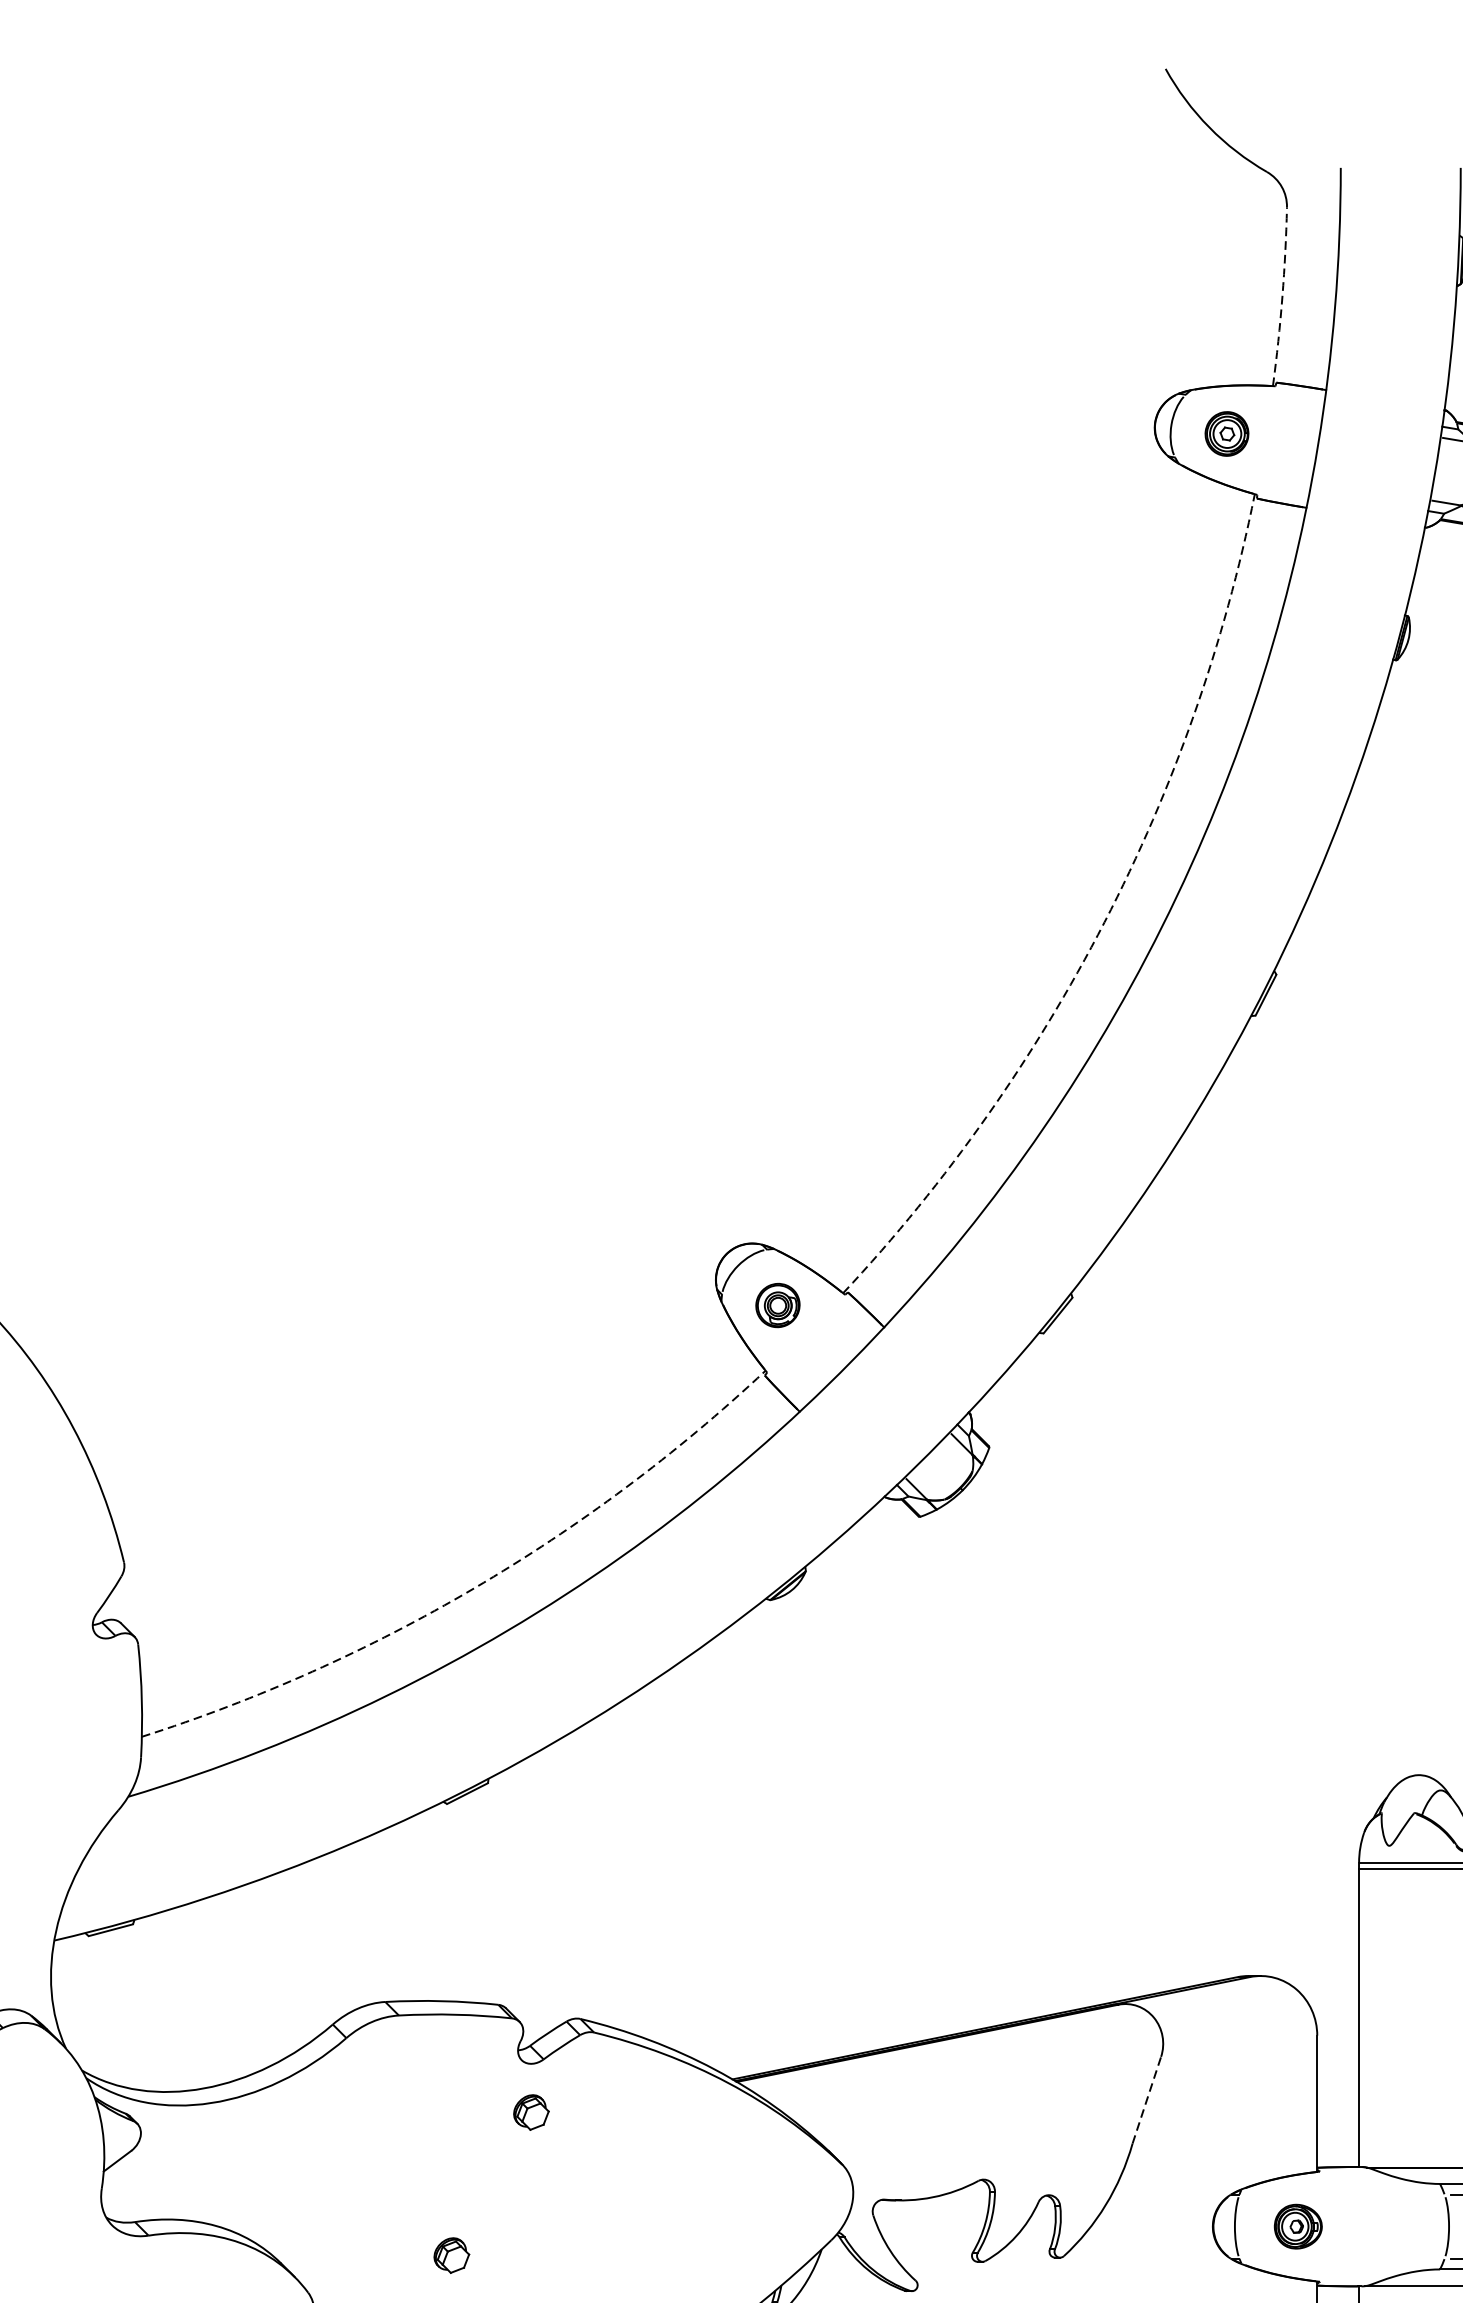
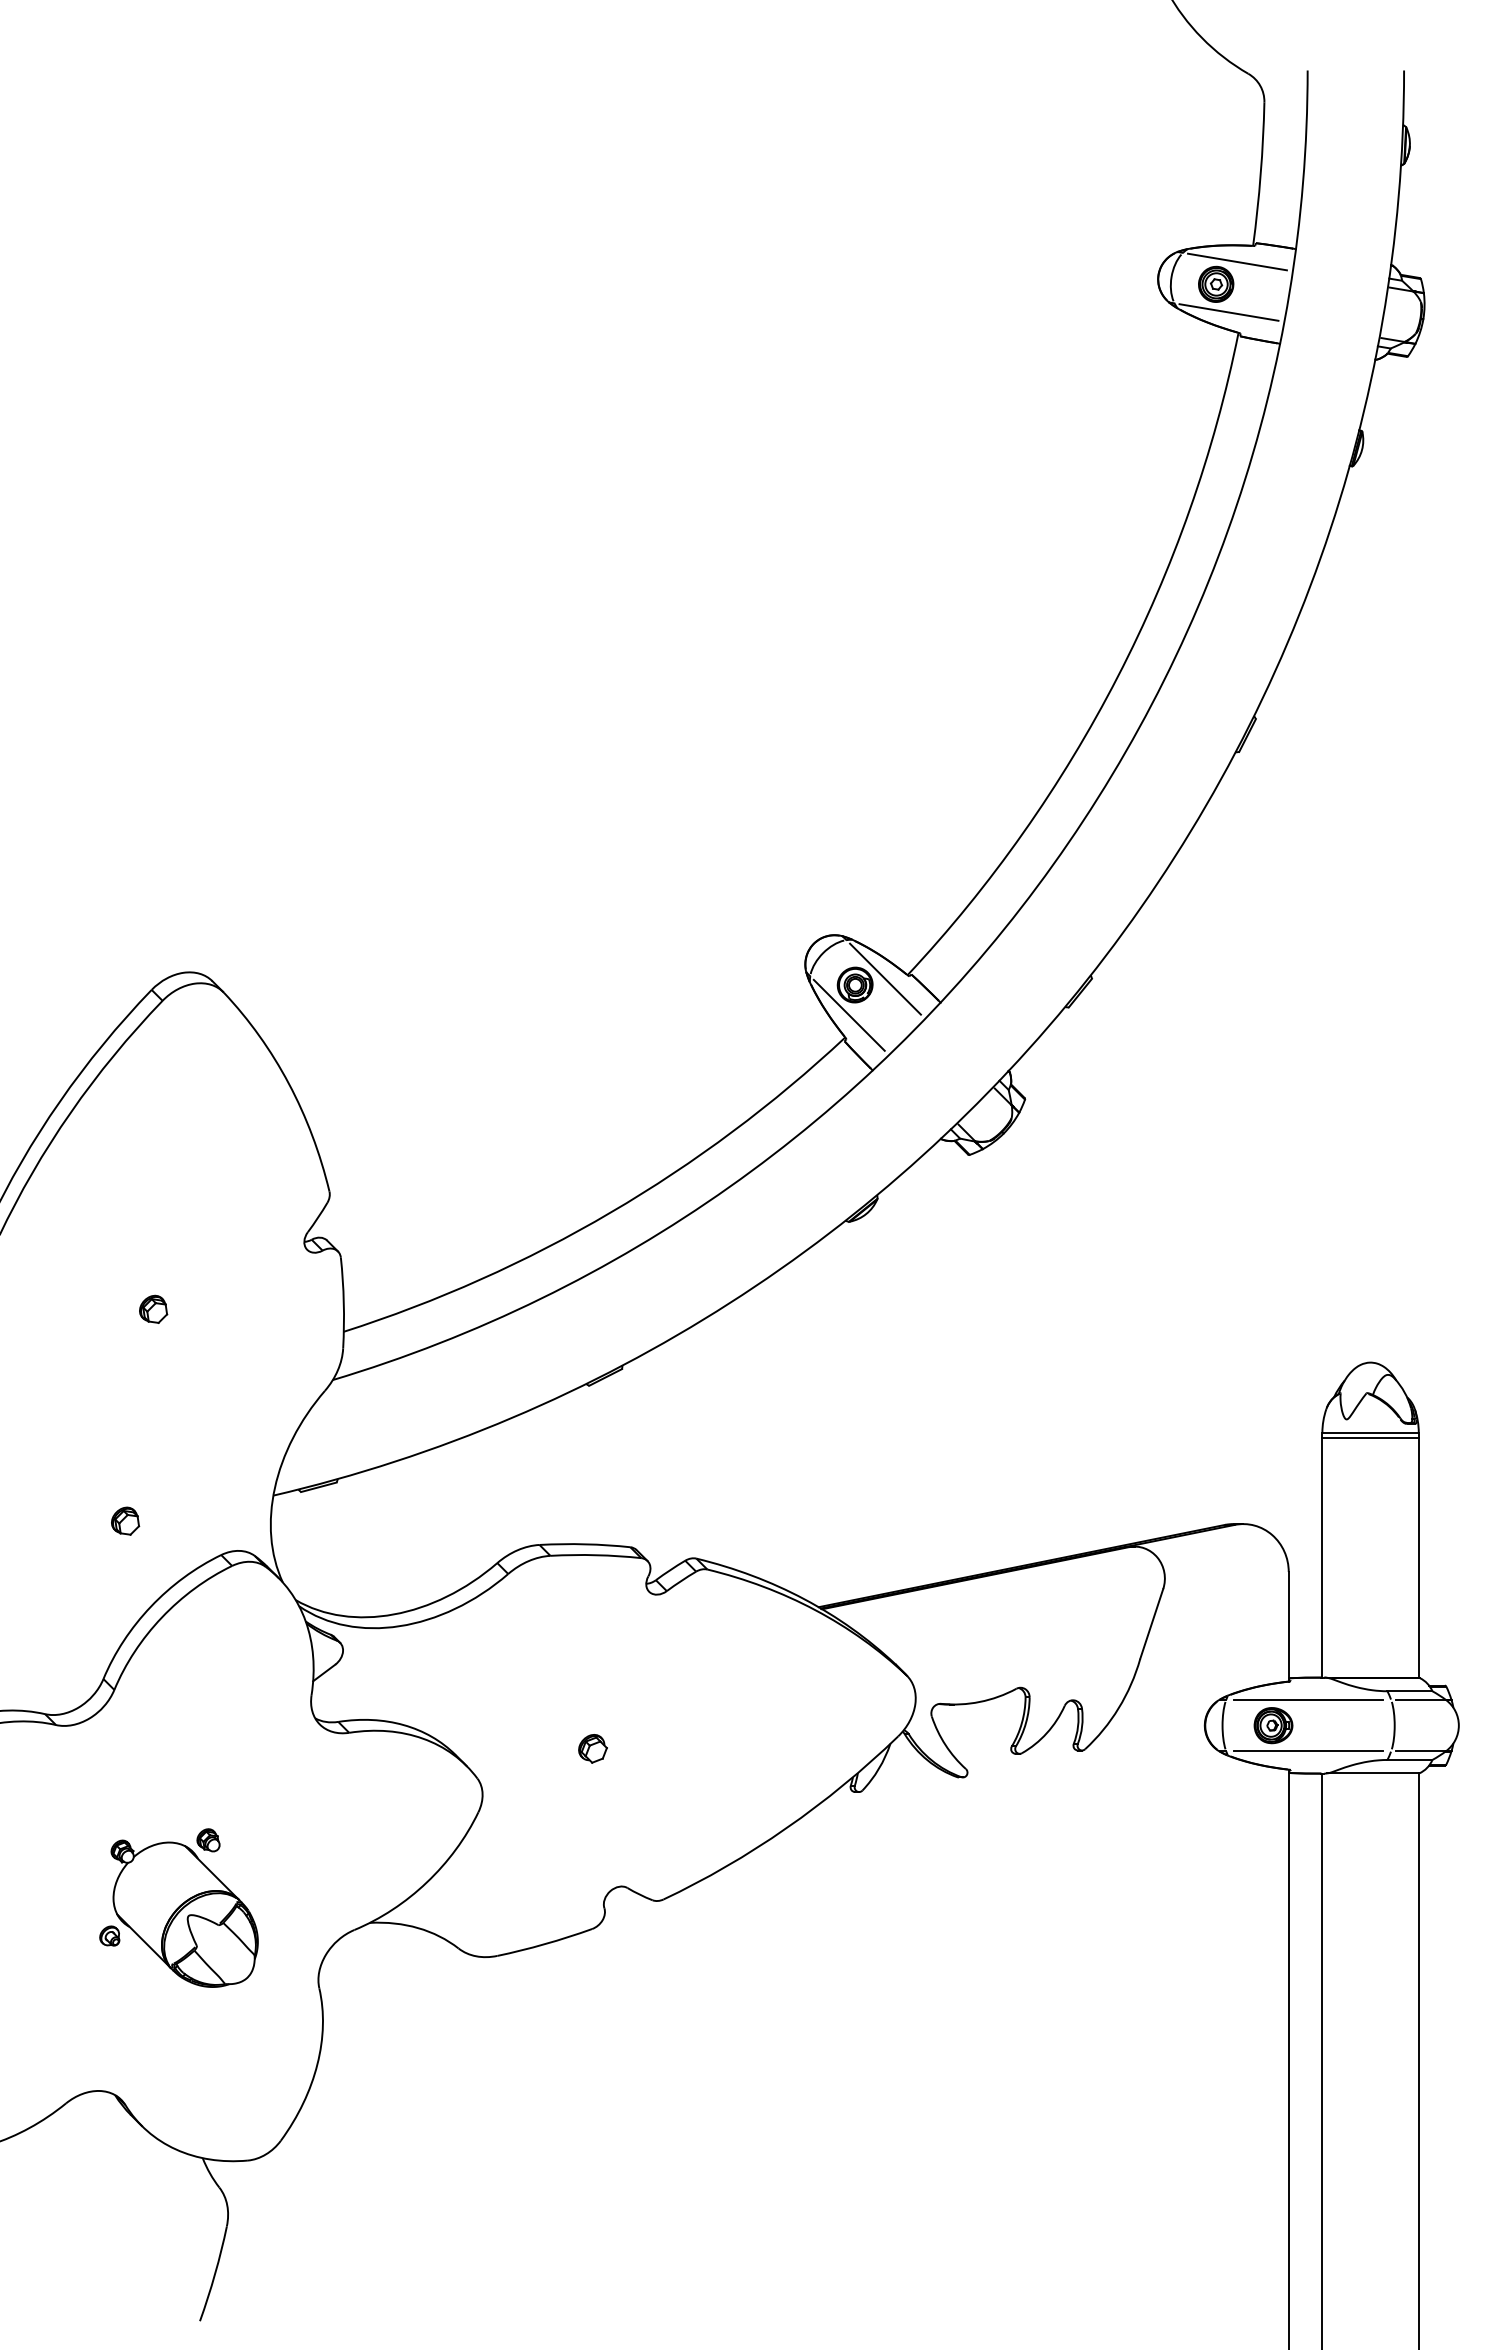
arc: (1282, 297) -> (1260, 174), dashed -> solid
line: (1252, 405) -> (1236, 261), added
line: (1242, 468) -> (1228, 312), added
arc: (1104, 922) -> (1117, 677), dashed -> solid
line: (815, 1297) -> (885, 978), added
line: (769, 1342) -> (848, 1014), added
arc: (473, 1588) -> (610, 1212), dashed -> solid
line: (1146, 2099) -> (1151, 1623), dashed -> solid
part: (530, 2112) -> (656, 1633), removed
line: (1341, 2195) -> (1308, 1700), added
line: (1341, 2258) -> (1308, 1751), added

